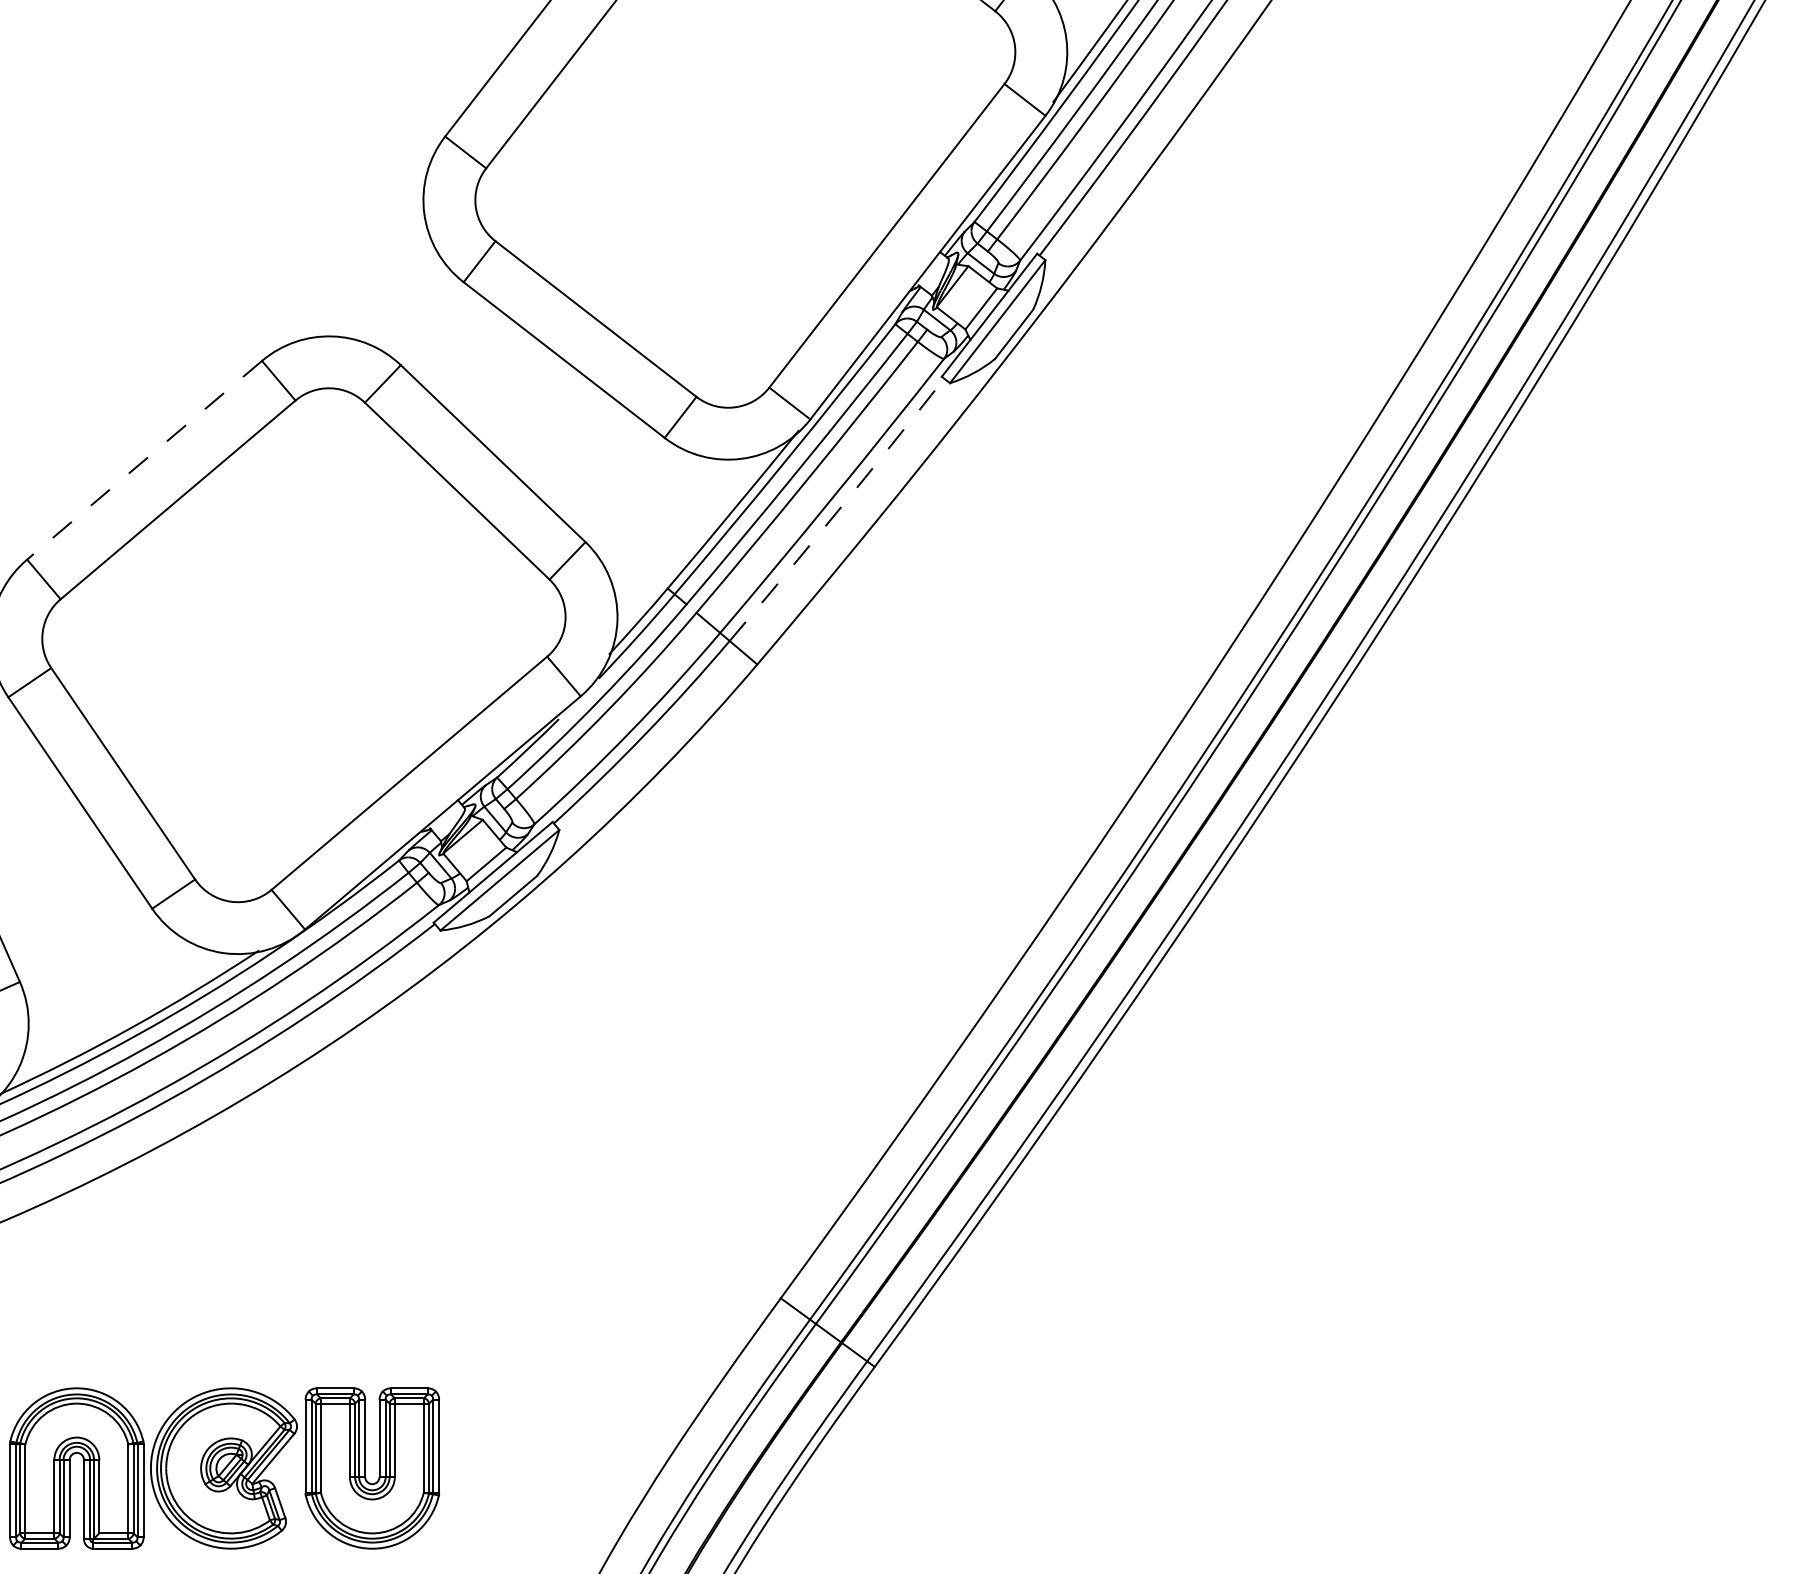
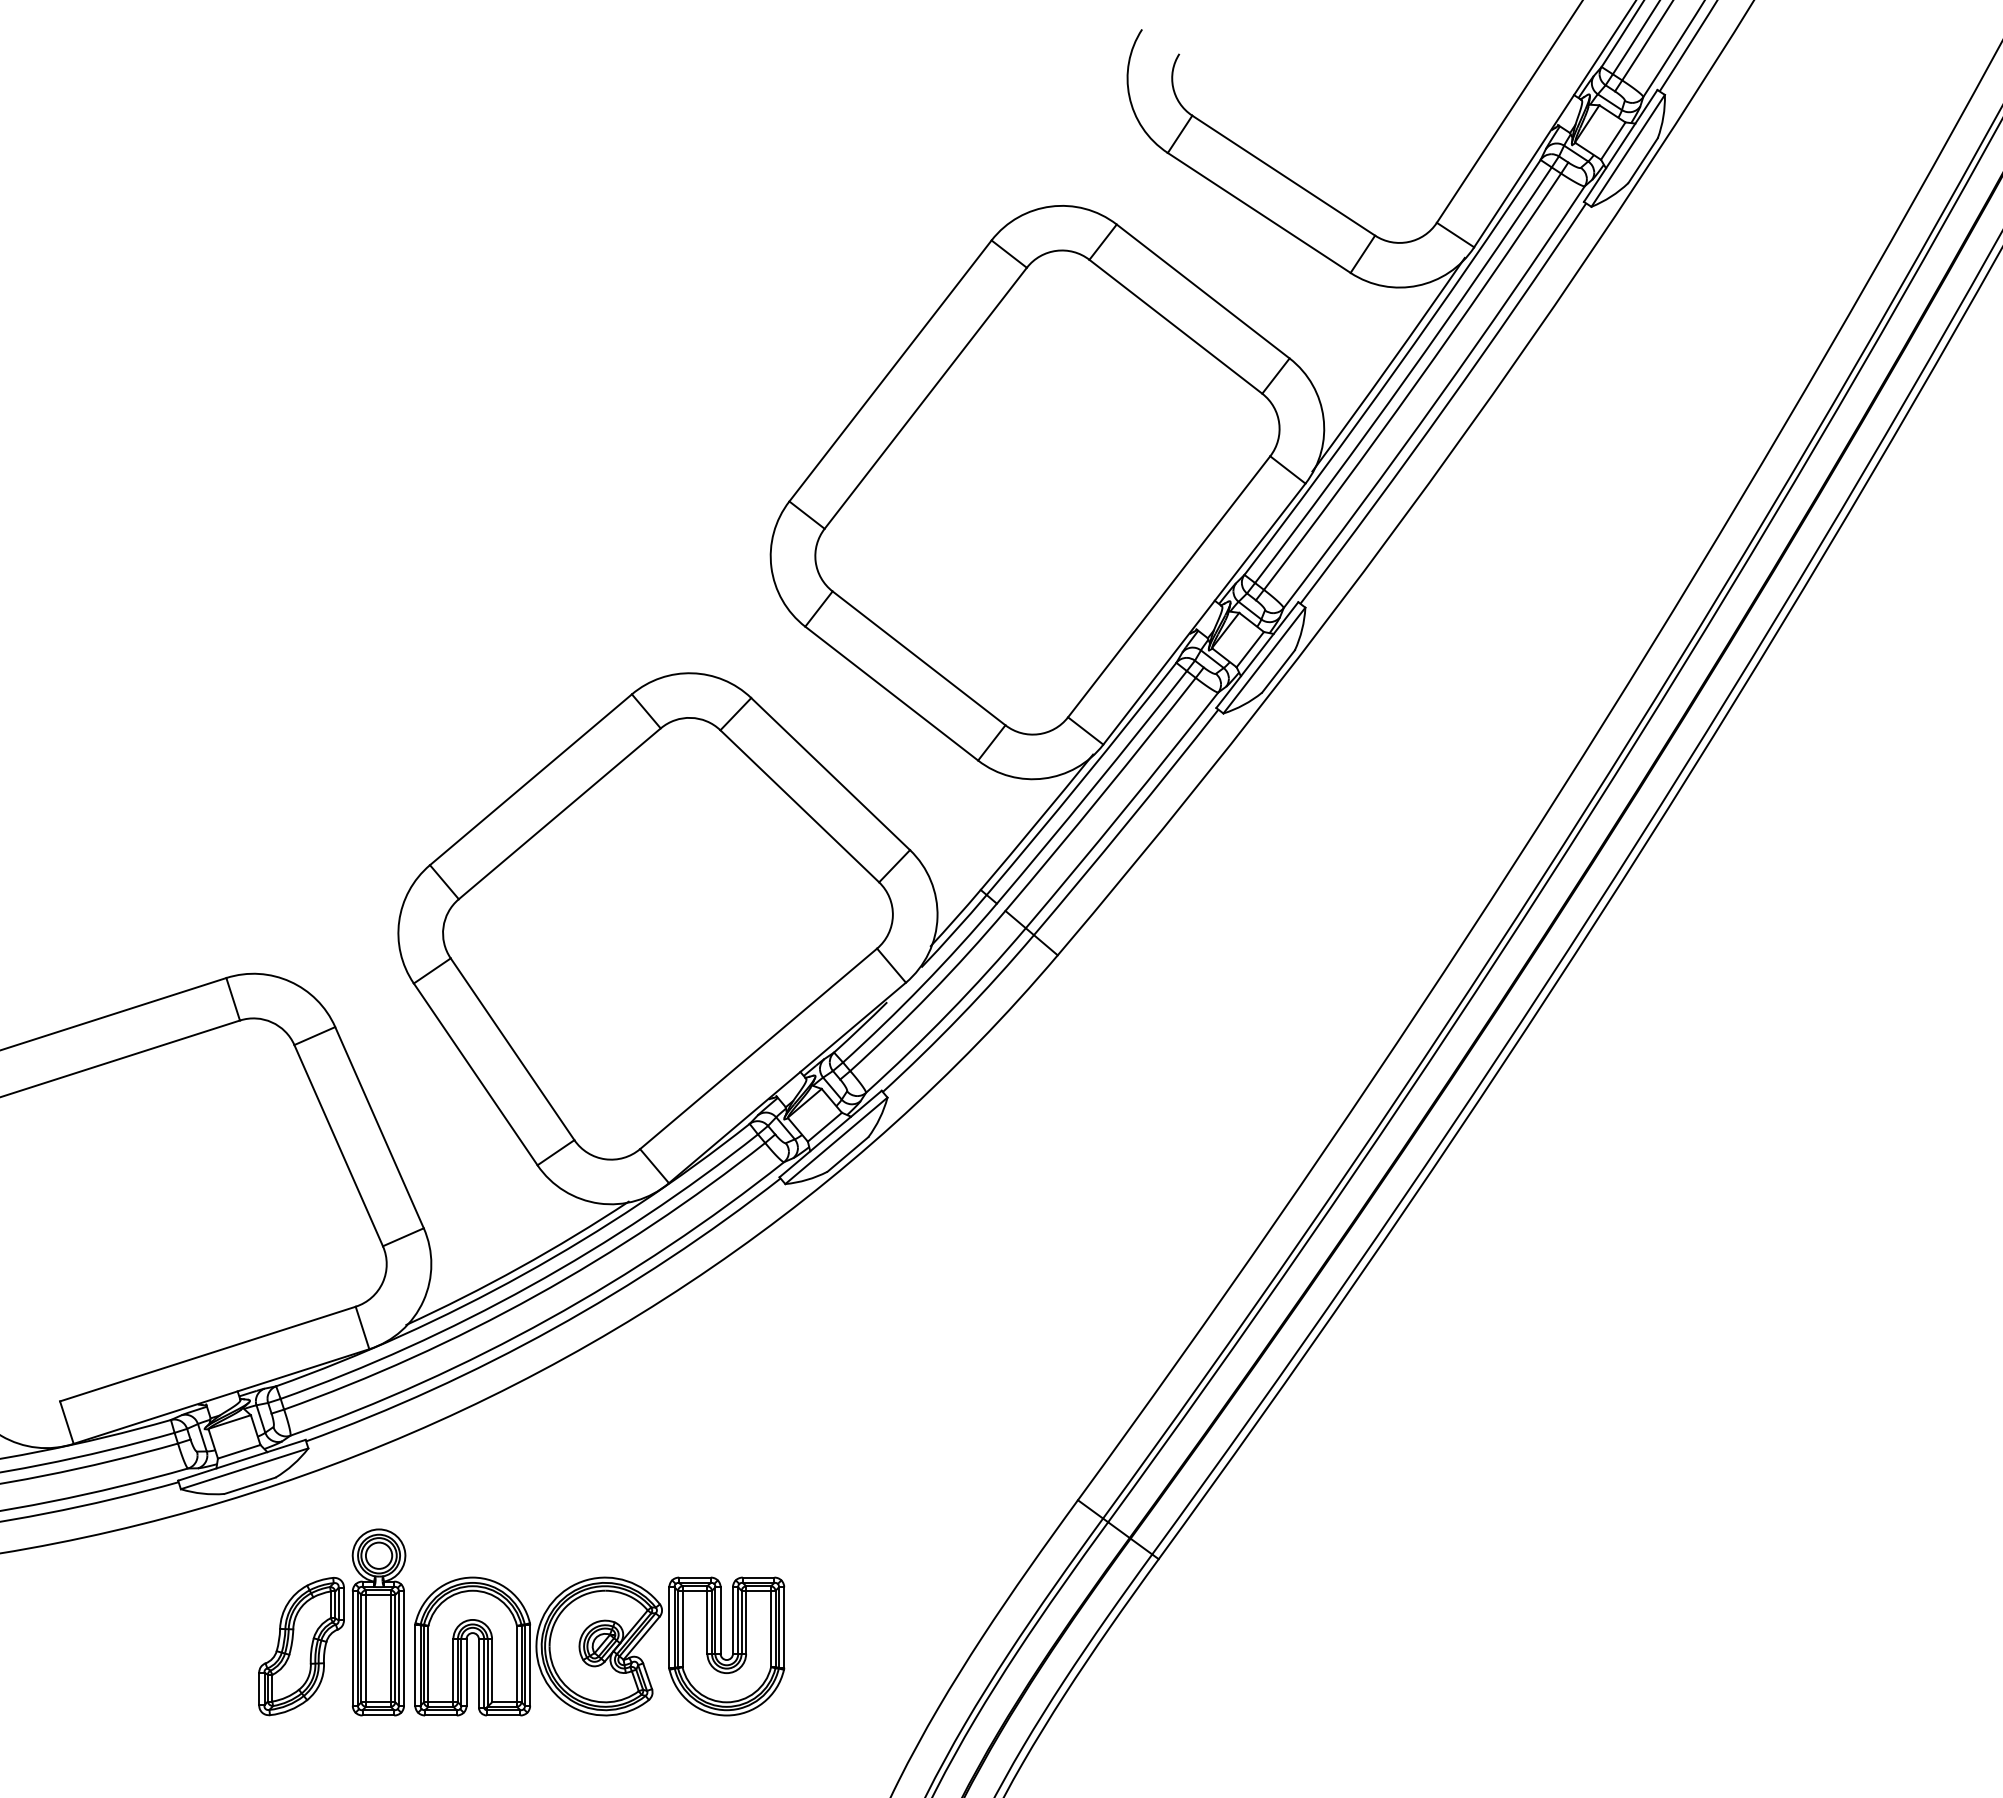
line: (144, 461) -> (530, 780), dashed -> solid
arc: (838, 511) -> (1127, 823), dashed -> solid

